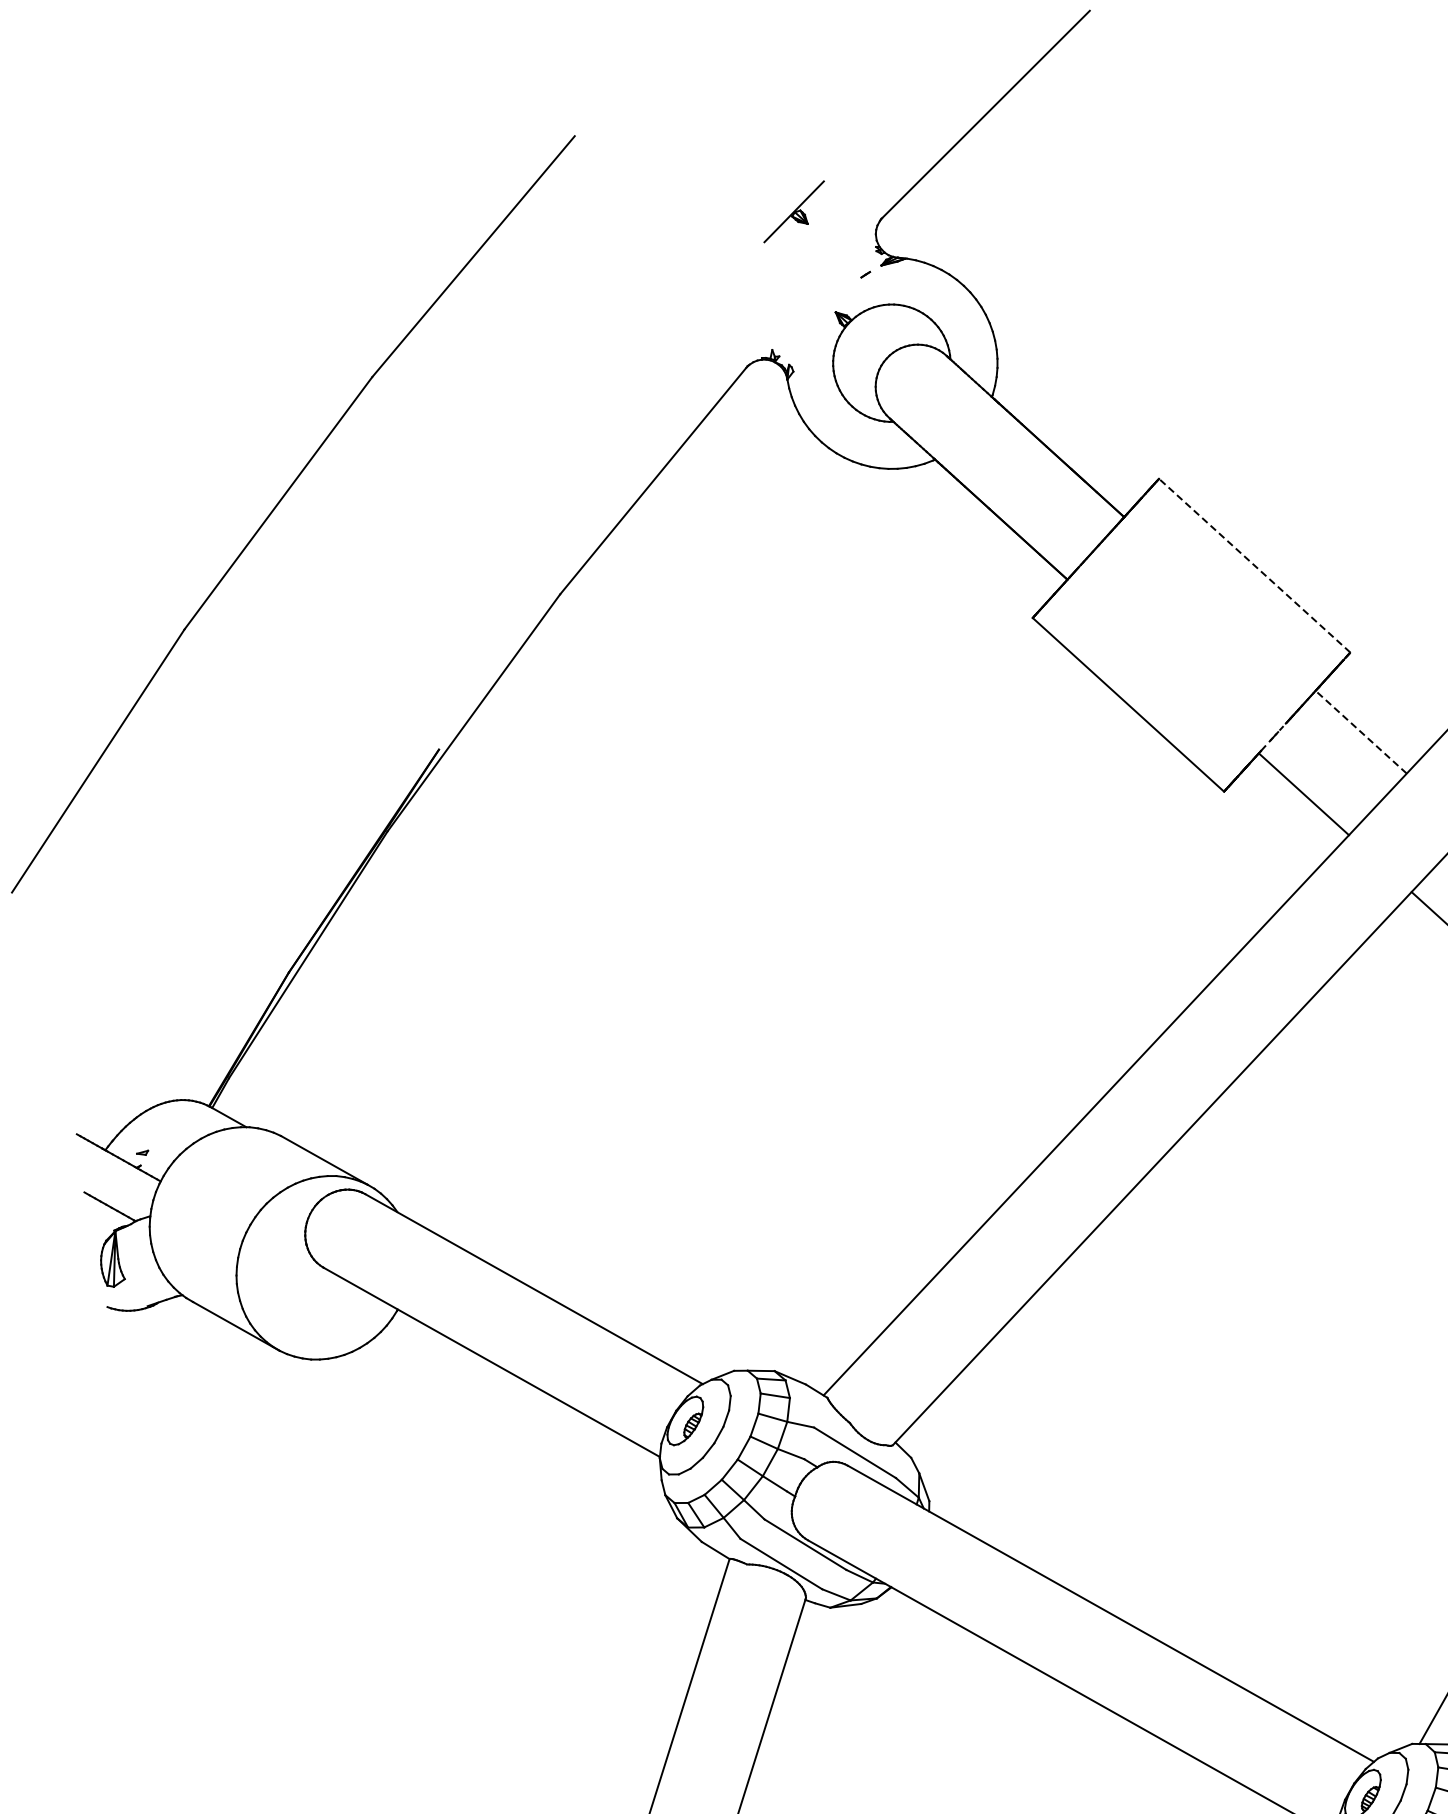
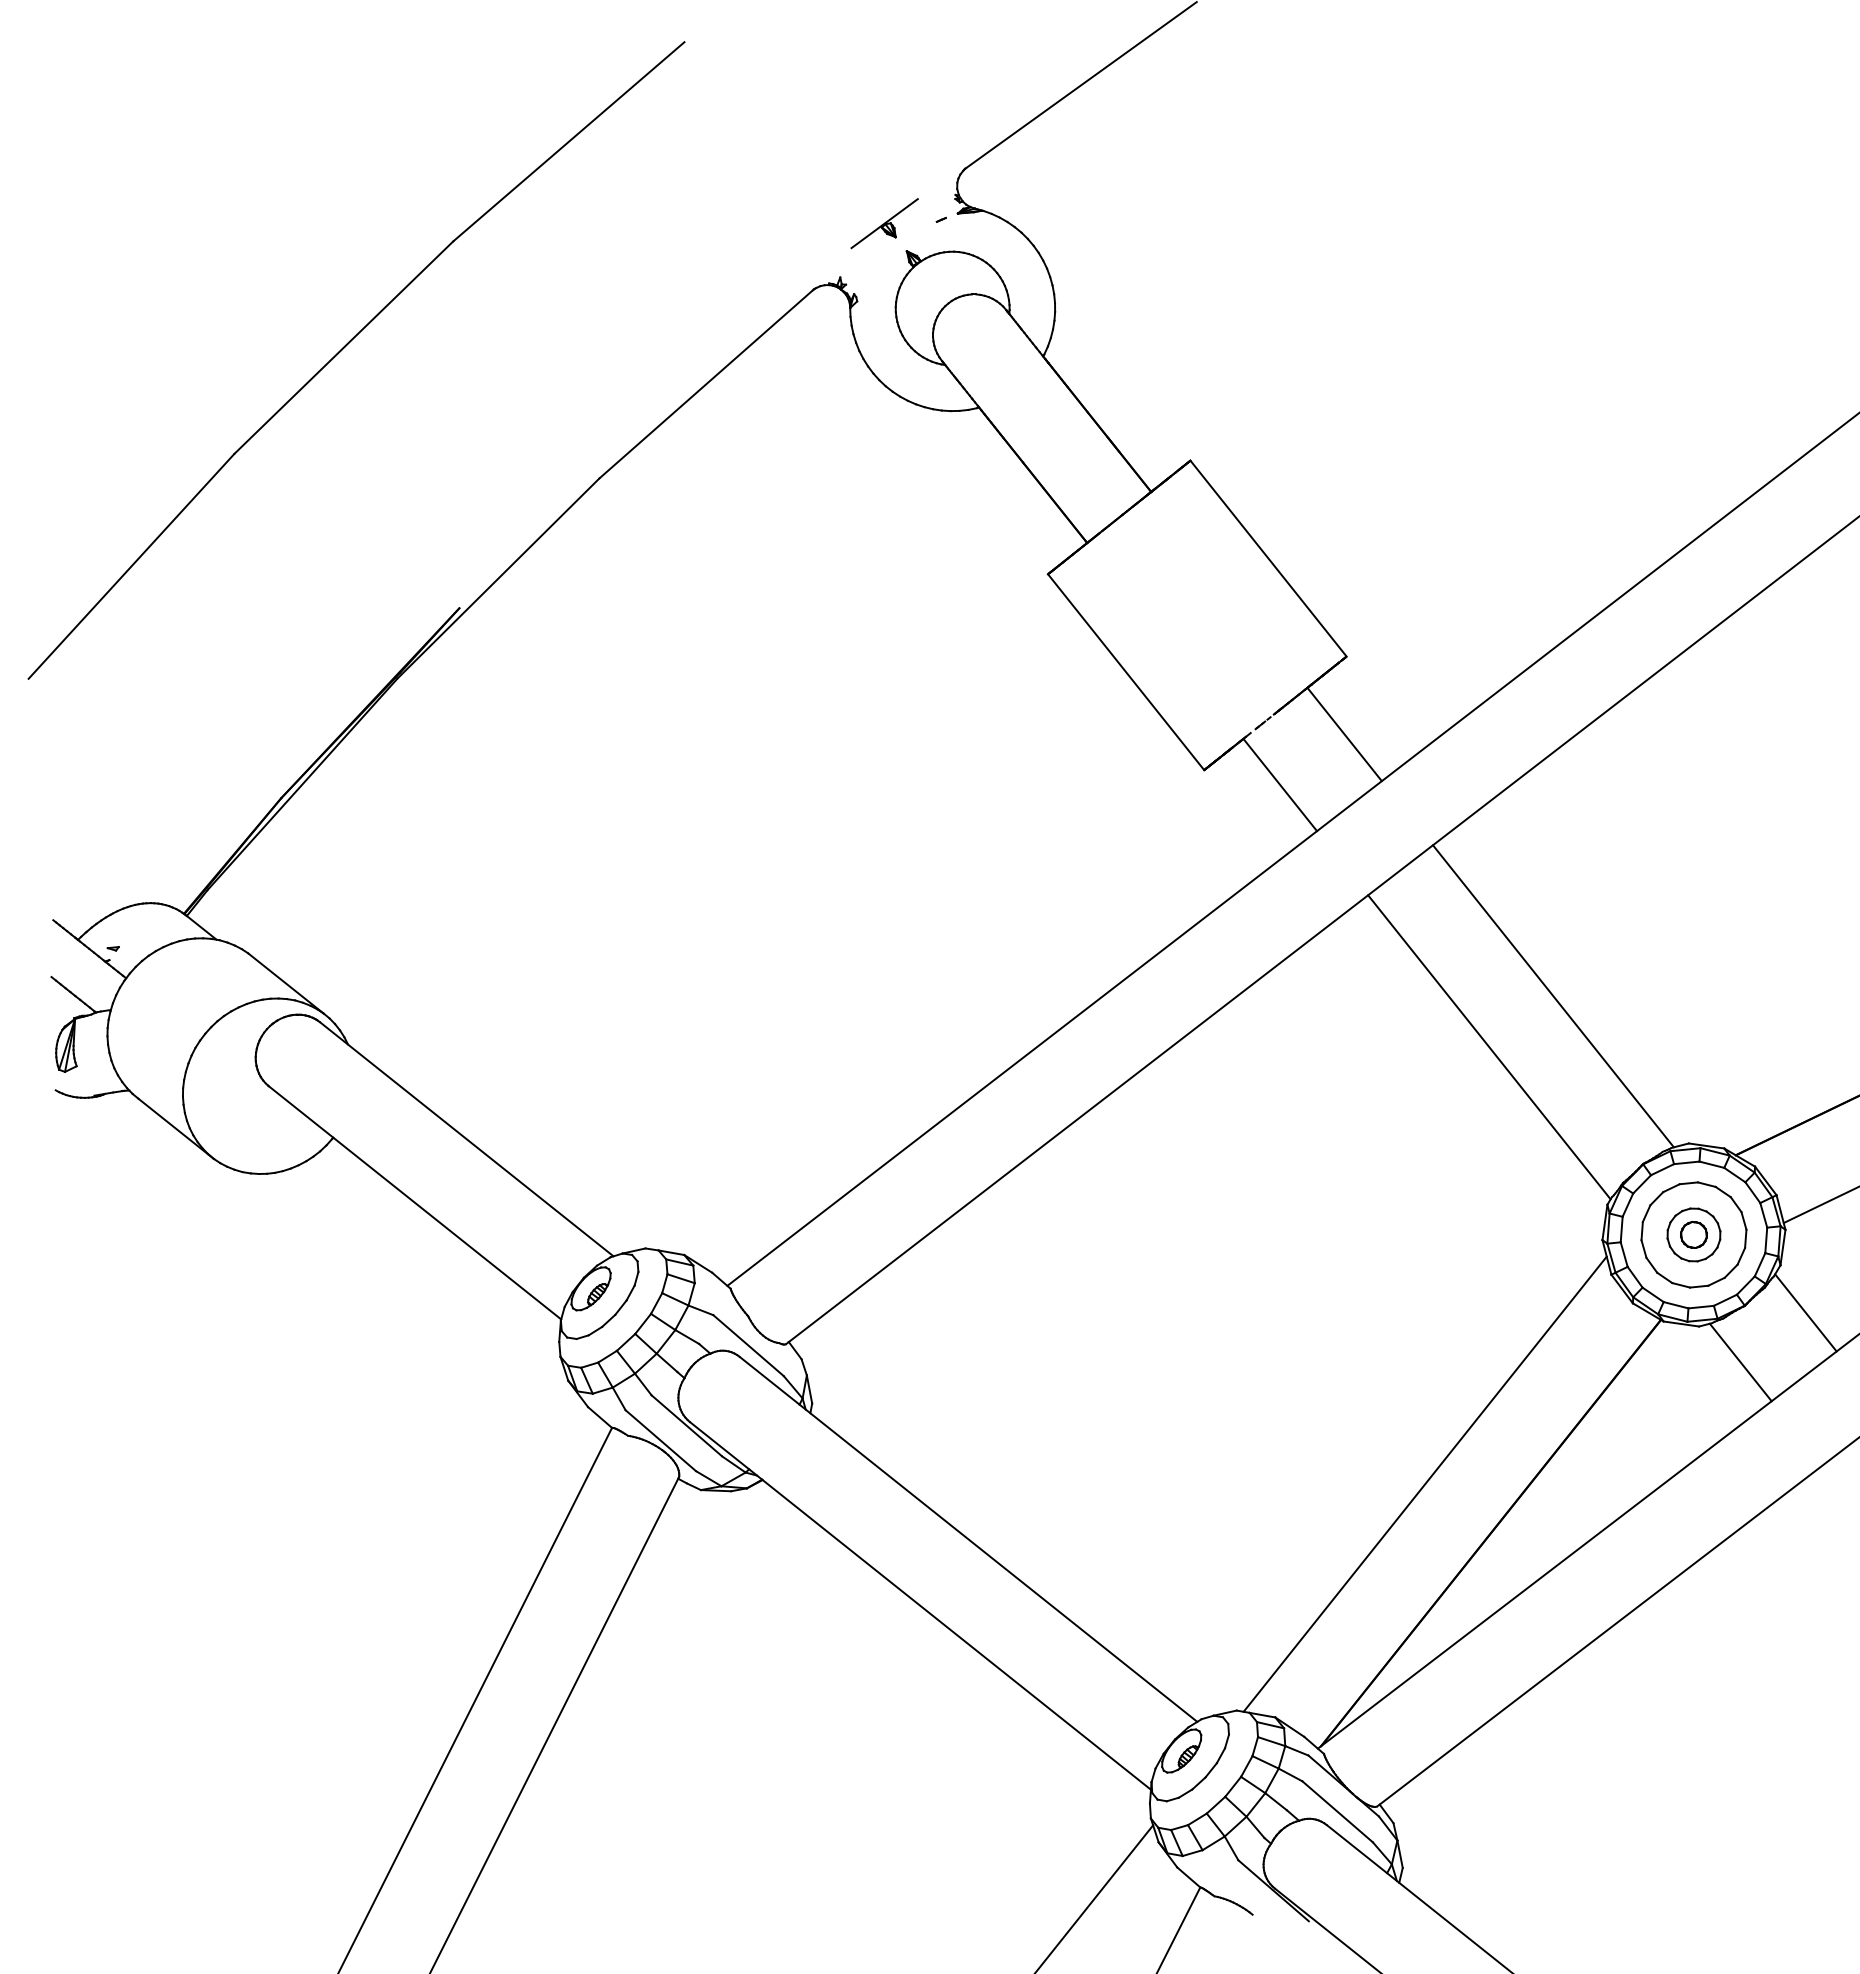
part: (793, 211) -> (884, 223), moved
line: (1254, 565) -> (1268, 558), dashed -> solid
line: (1361, 732) -> (1344, 734), dashed -> solid

